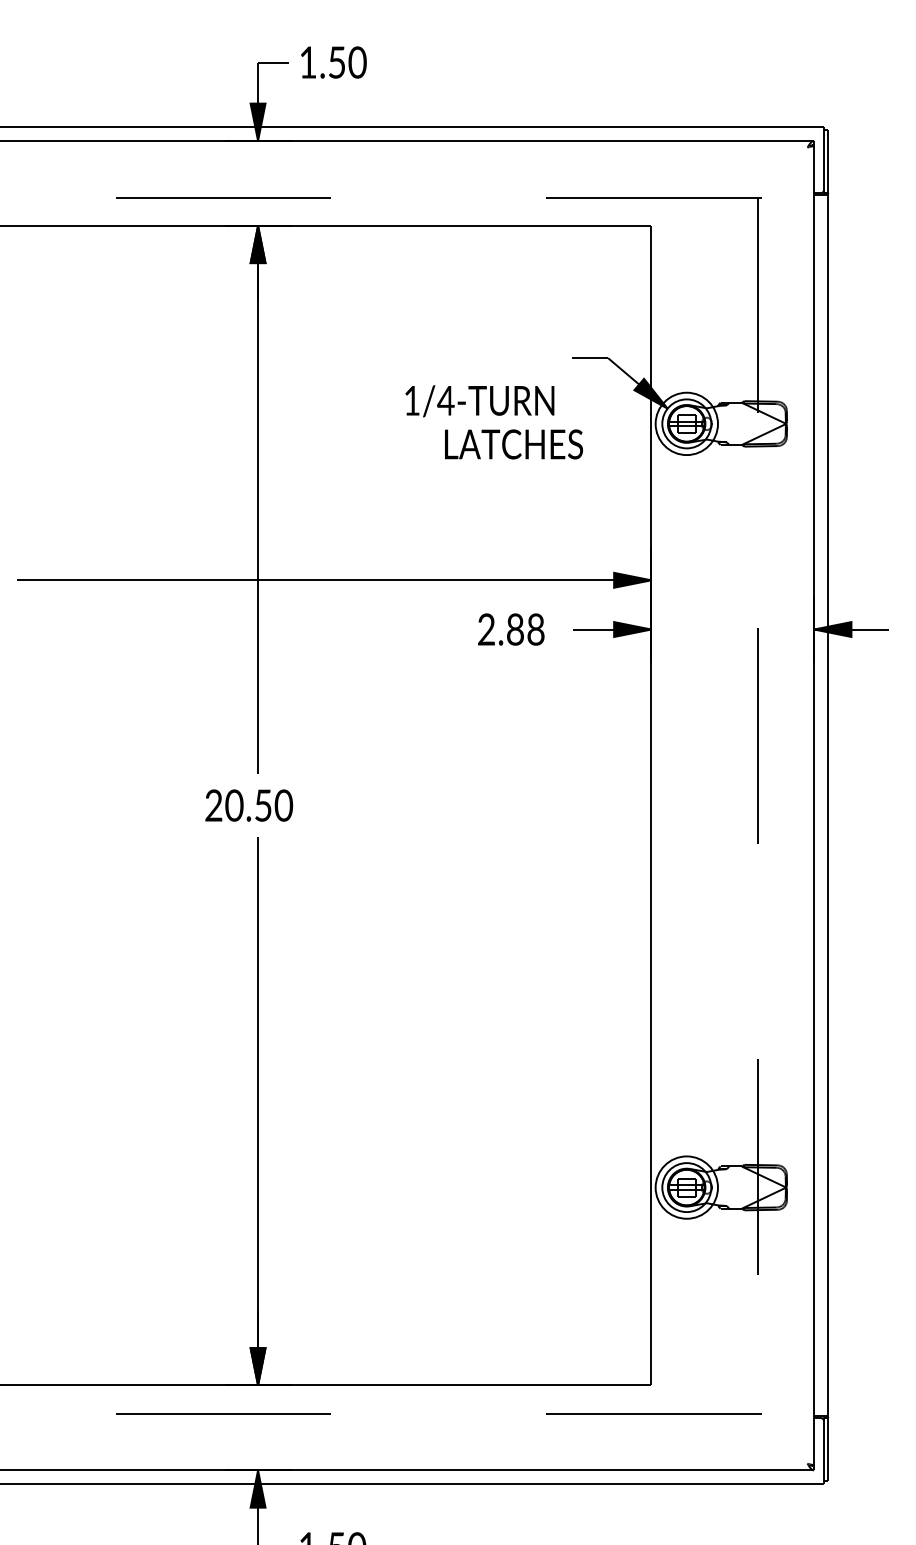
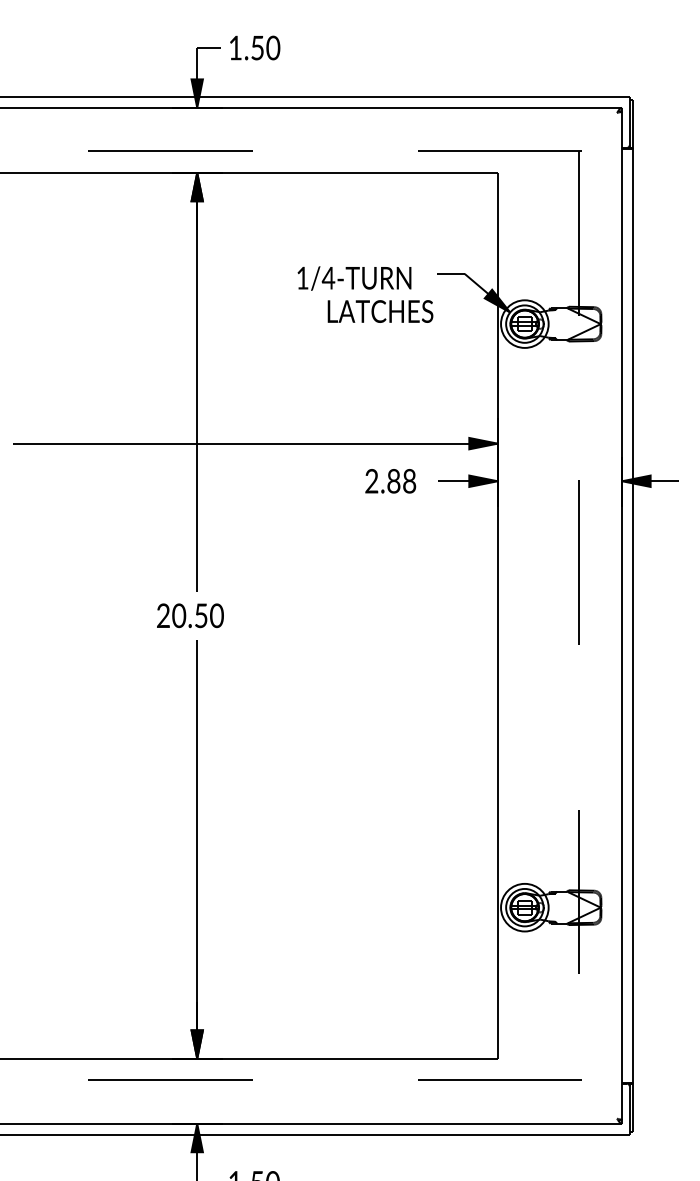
text: (493, 422) -> (364, 294), moved

